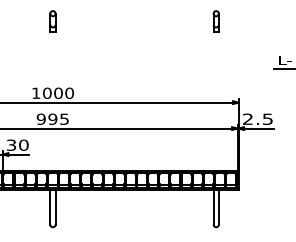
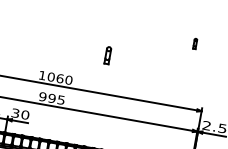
part: (52, 21) -> (107, 55), moved
part: (215, 21) -> (194, 43), size x0.6
text: (58, 92) -> (60, 78), 1000 -> 1060

